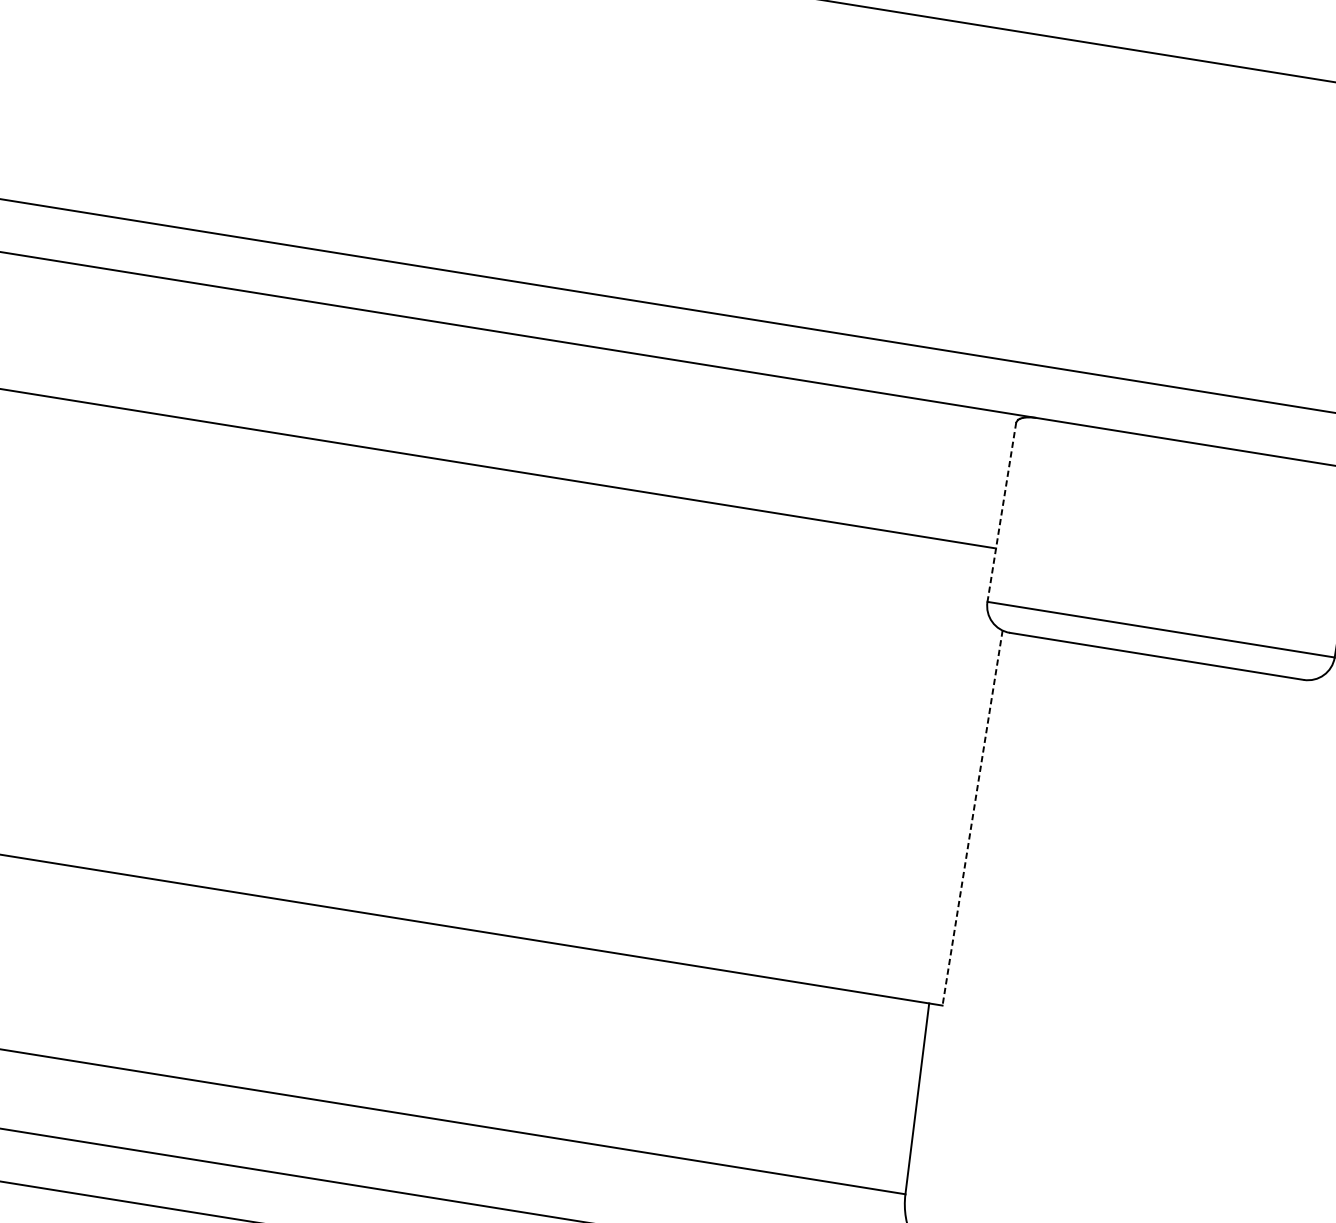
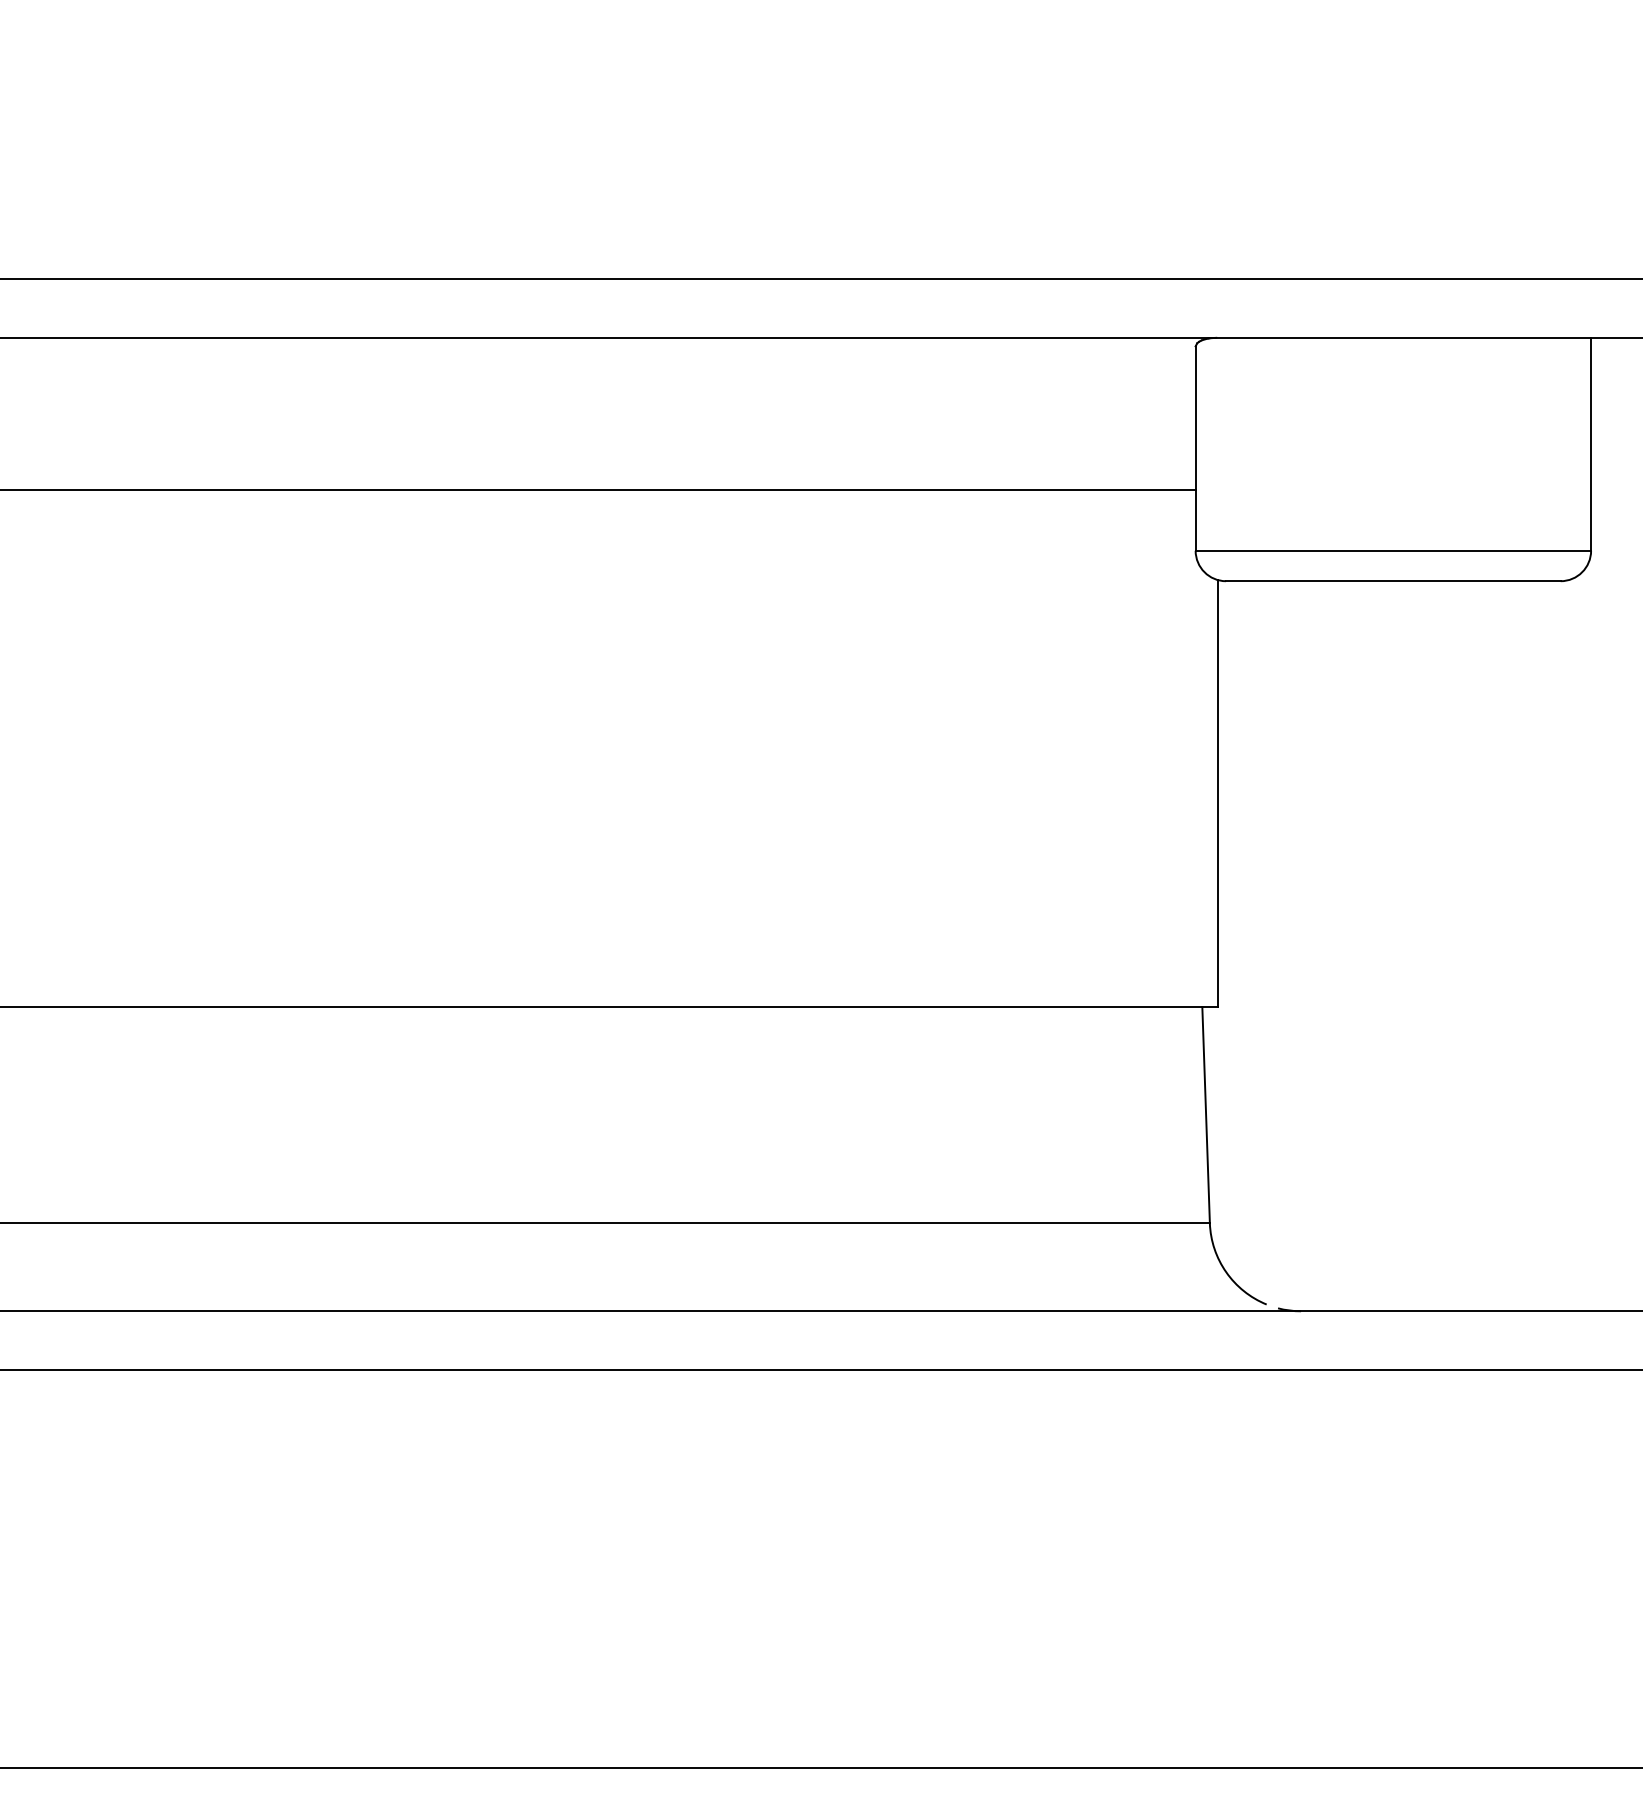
line: (1001, 512) -> (1195, 449), dashed -> solid
line: (972, 818) -> (1217, 793), dashed -> solid

